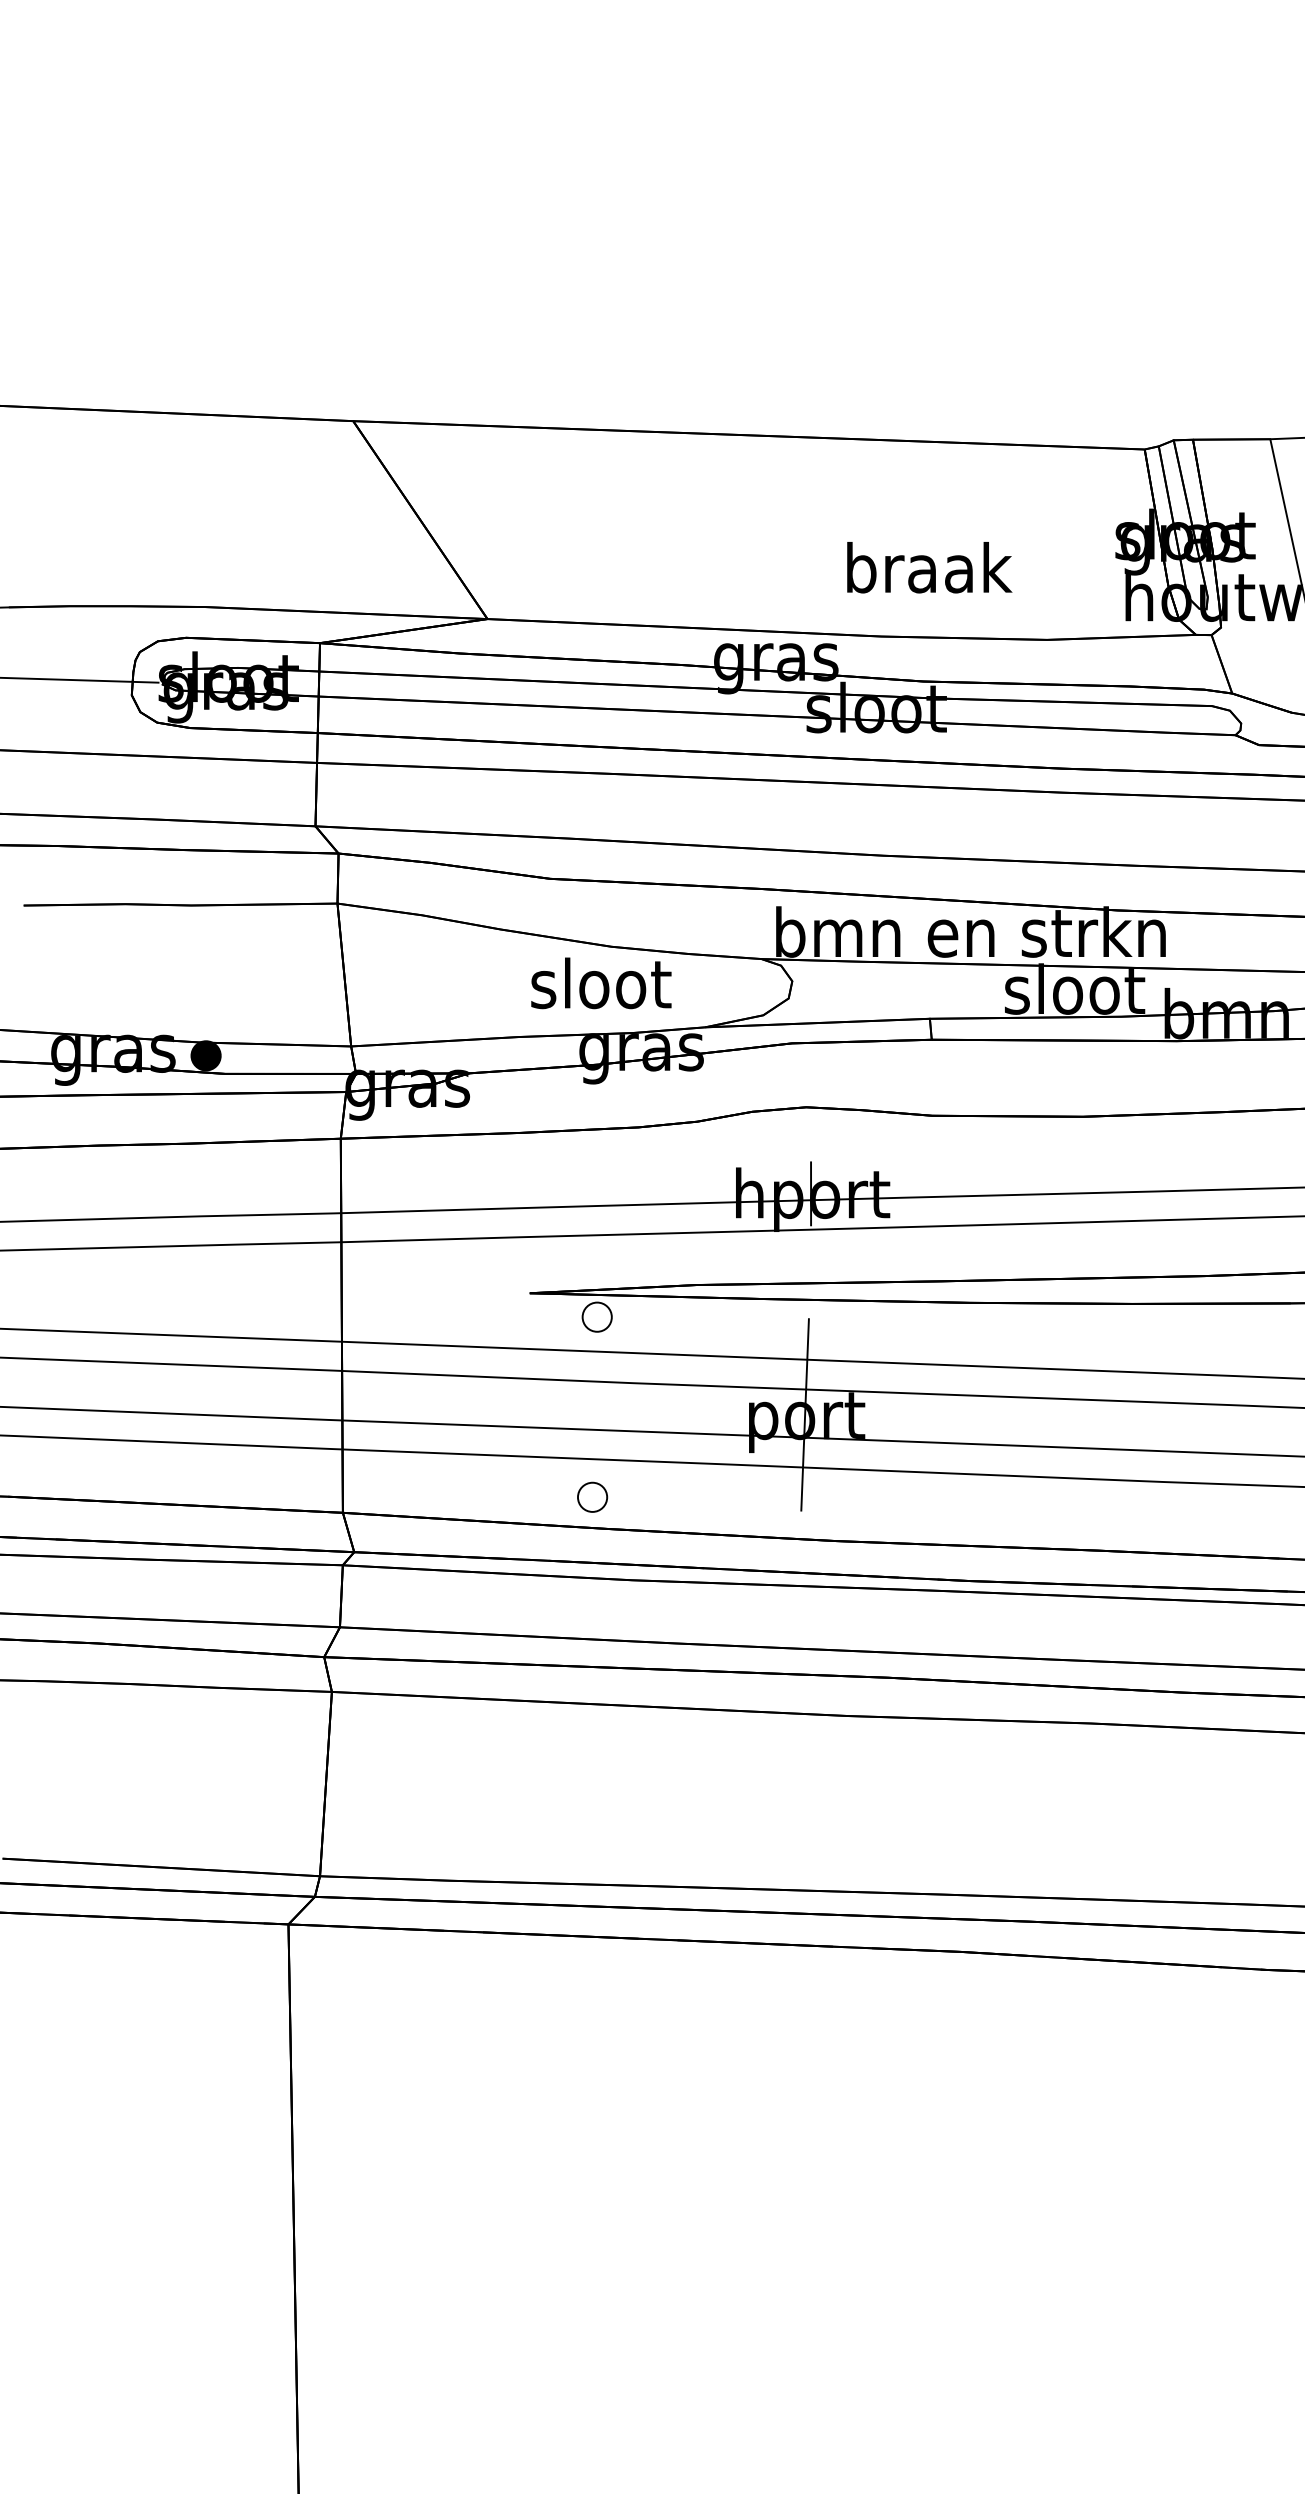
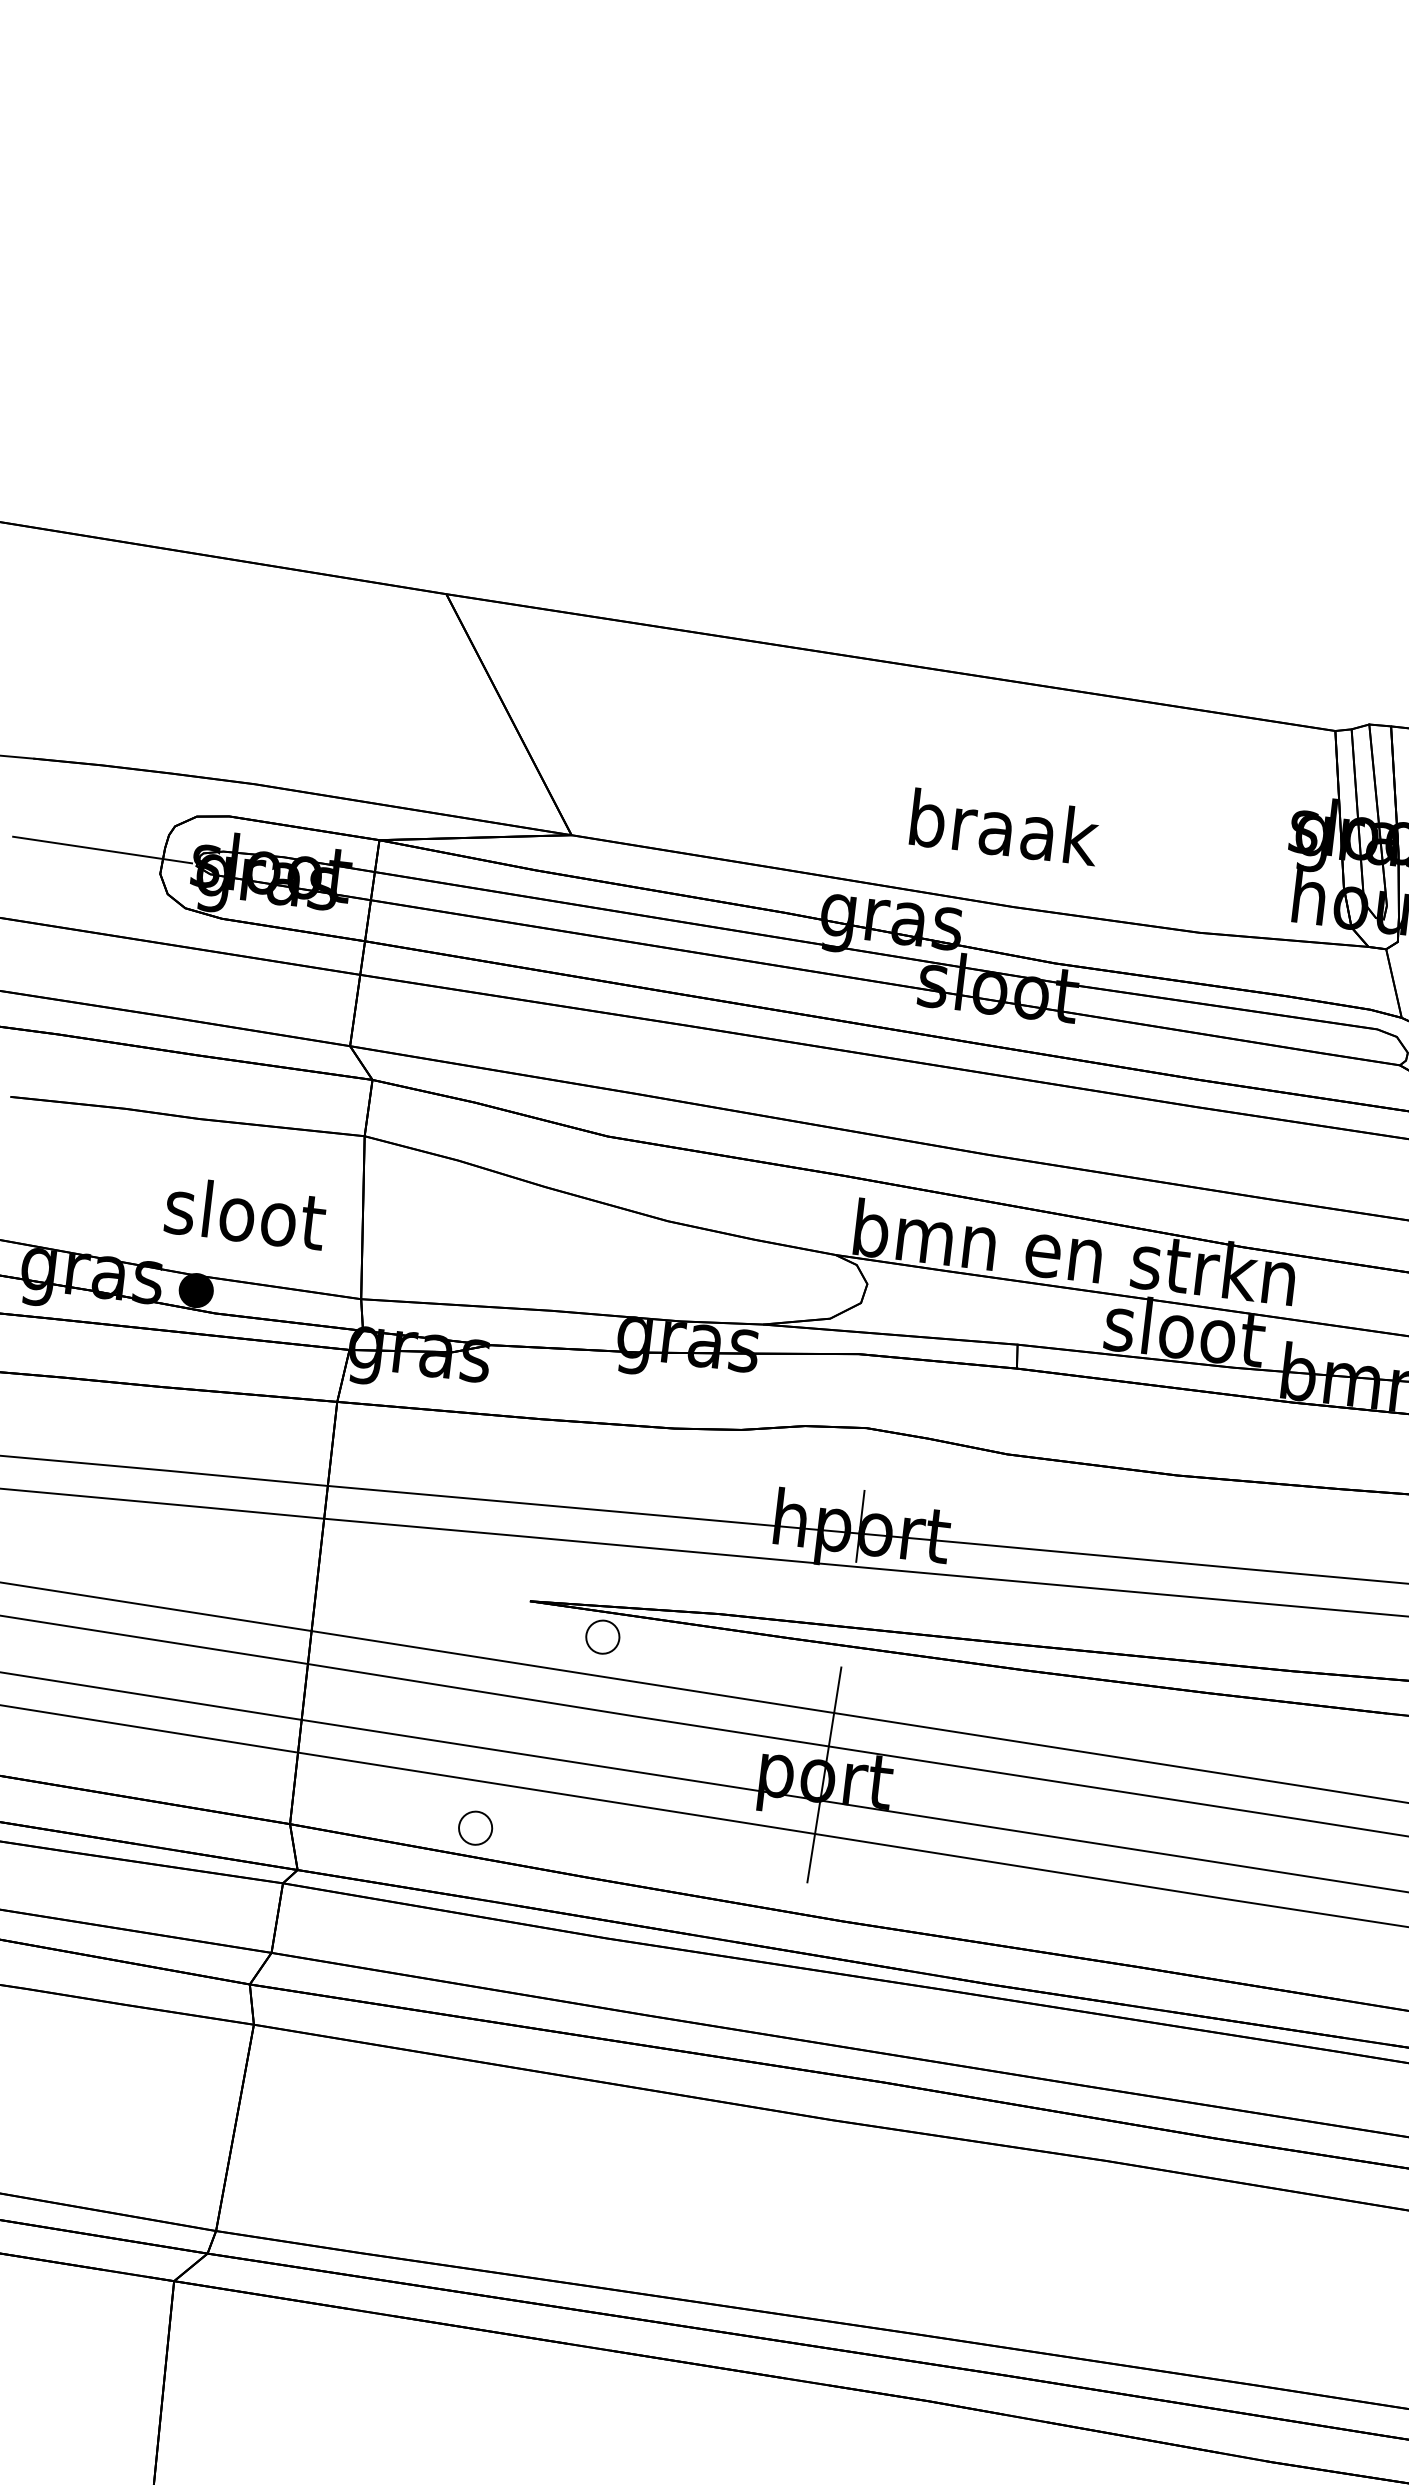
text: (929, 567) -> (1004, 827), moved
text: (601, 983) -> (245, 1213), moved
part: (592, 1496) -> (475, 1827), moved

